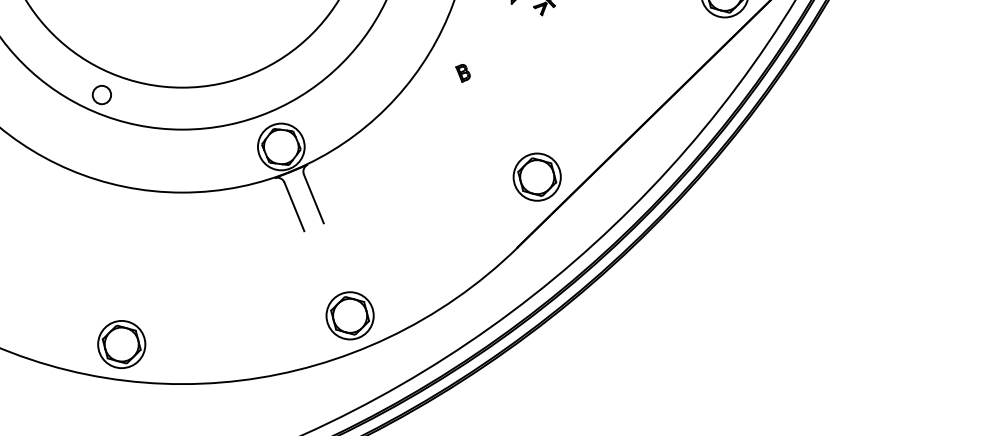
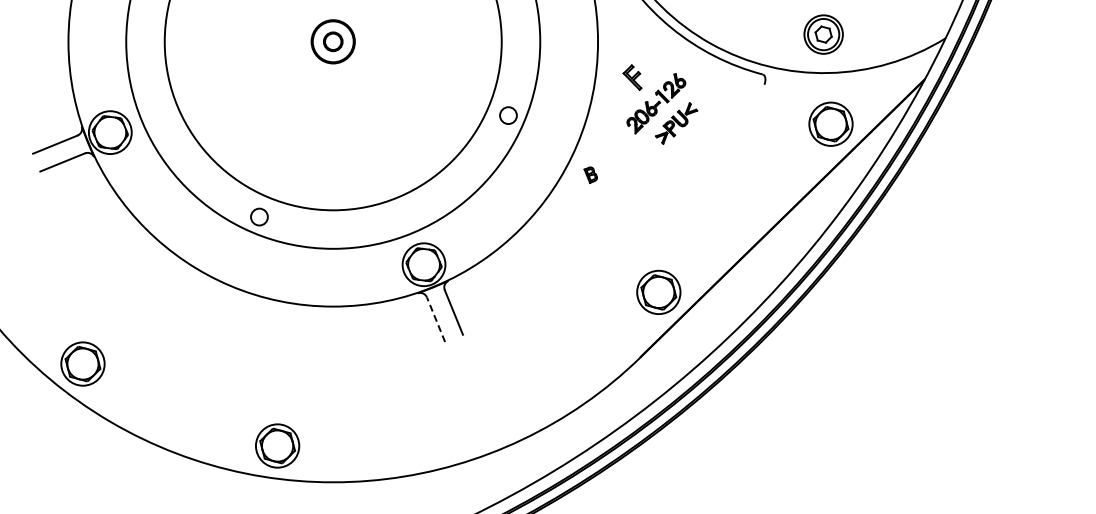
part: (462, 72) -> (590, 174), moved
line: (293, 206) -> (435, 319), solid -> dashed
part: (349, 315) -> (486, 419), removed

